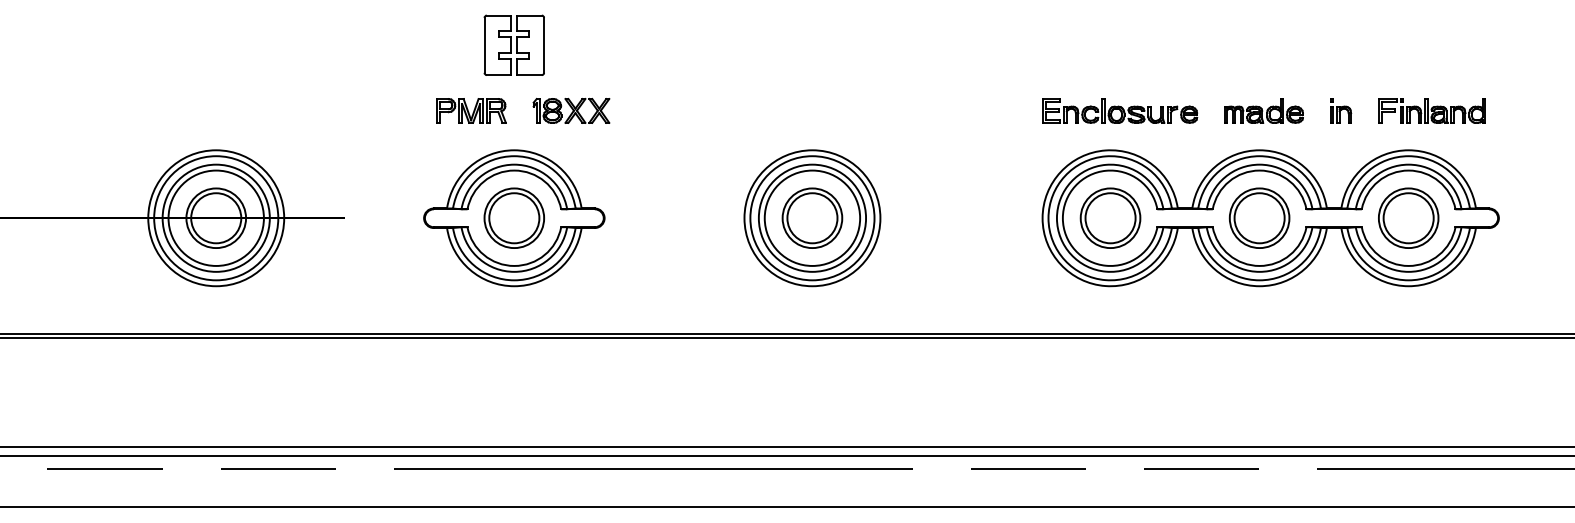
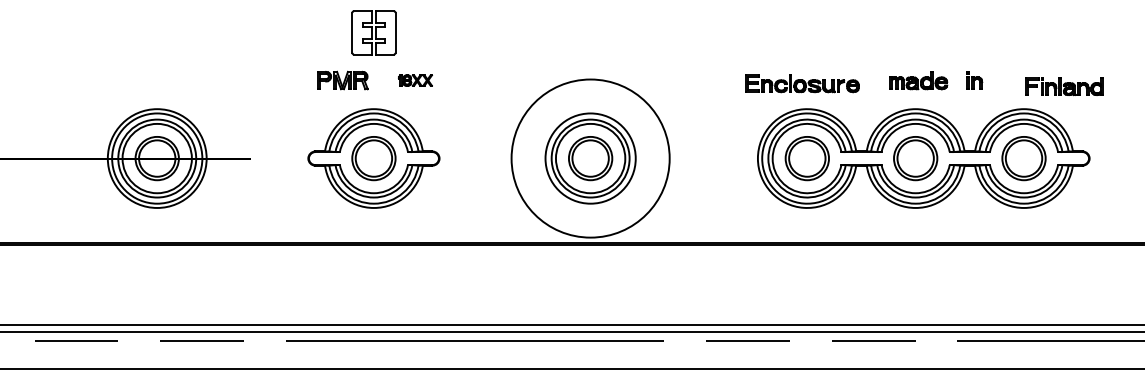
part: (571, 110) -> (415, 80), size x0.6
part: (1120, 110) -> (802, 83), moved
part: (1431, 110) -> (1063, 86), moved
circle: (812, 218) -> (590, 158), size x1.6

